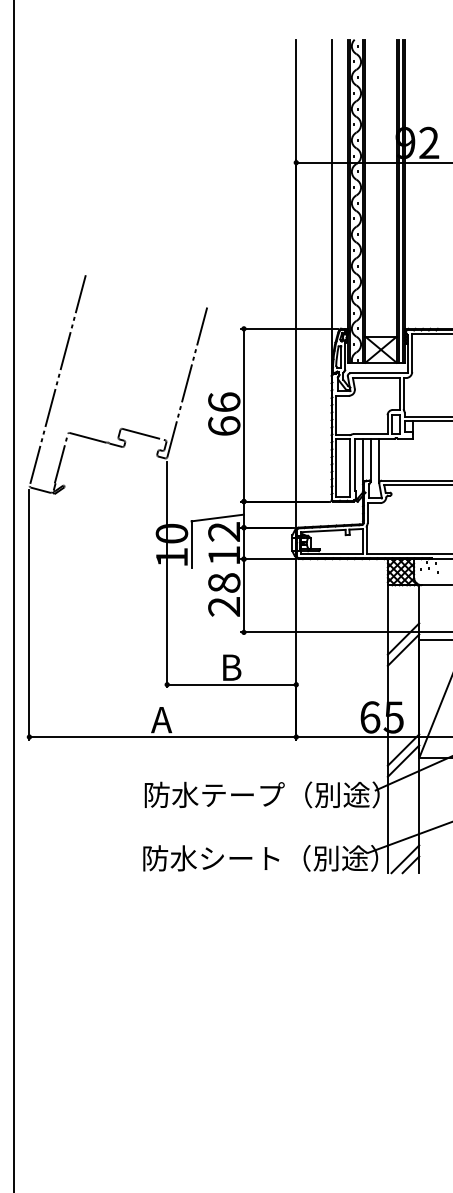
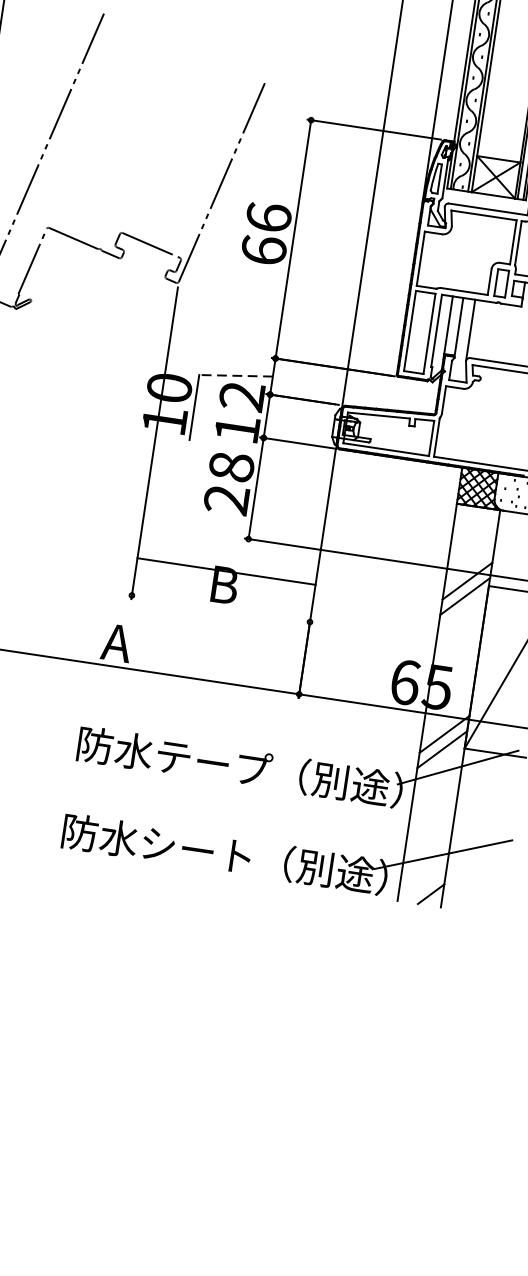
line: (217, 518) -> (235, 376), solid -> dashed
line: (231, 684) -> (226, 571), moved
line: (405, 859) -> (424, 885), removed

